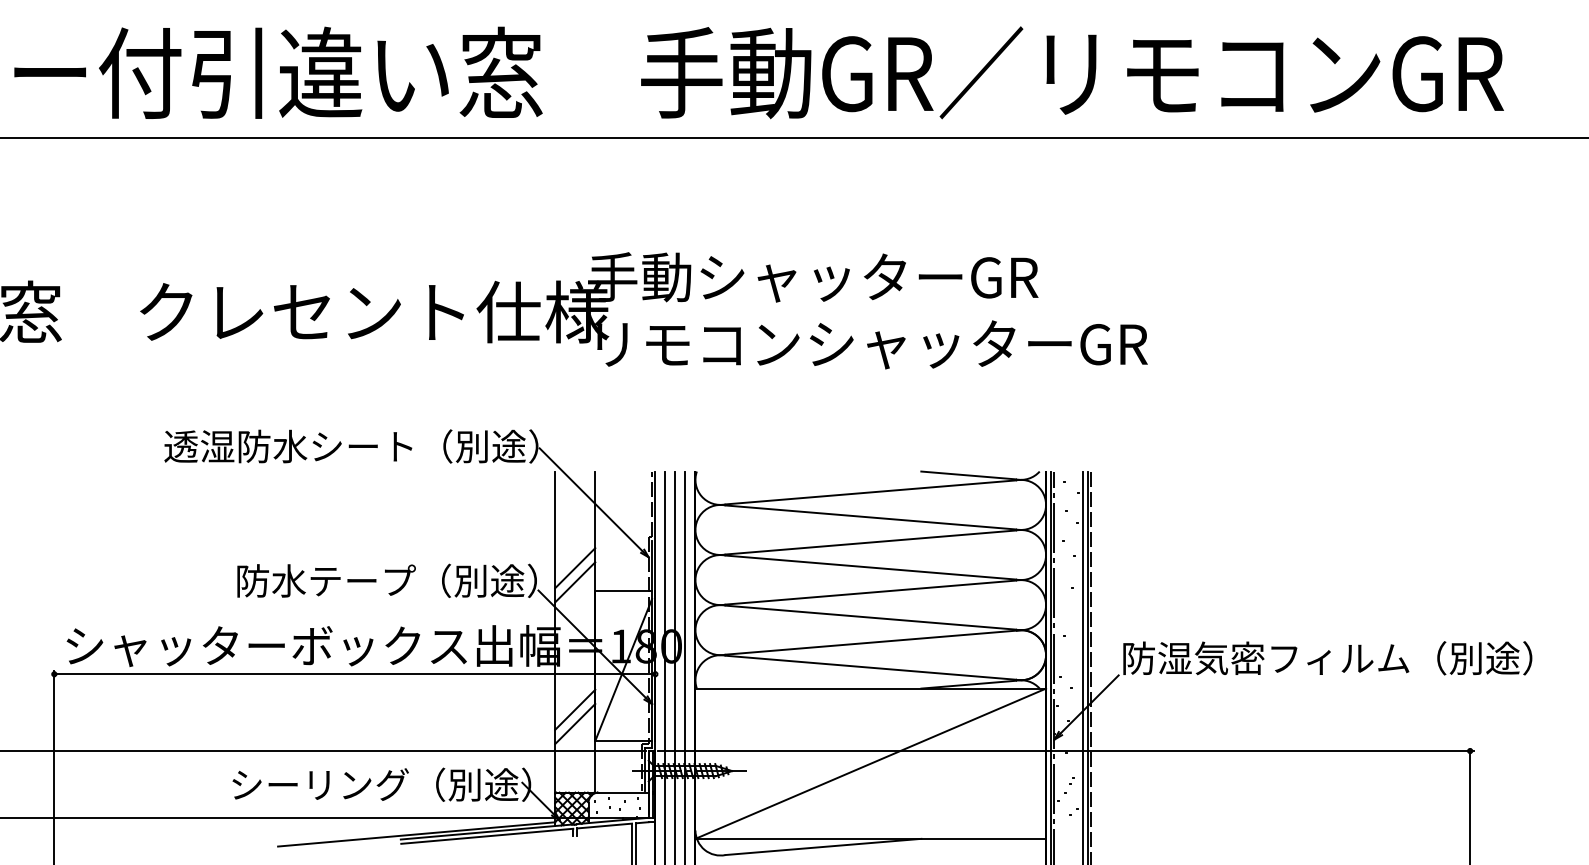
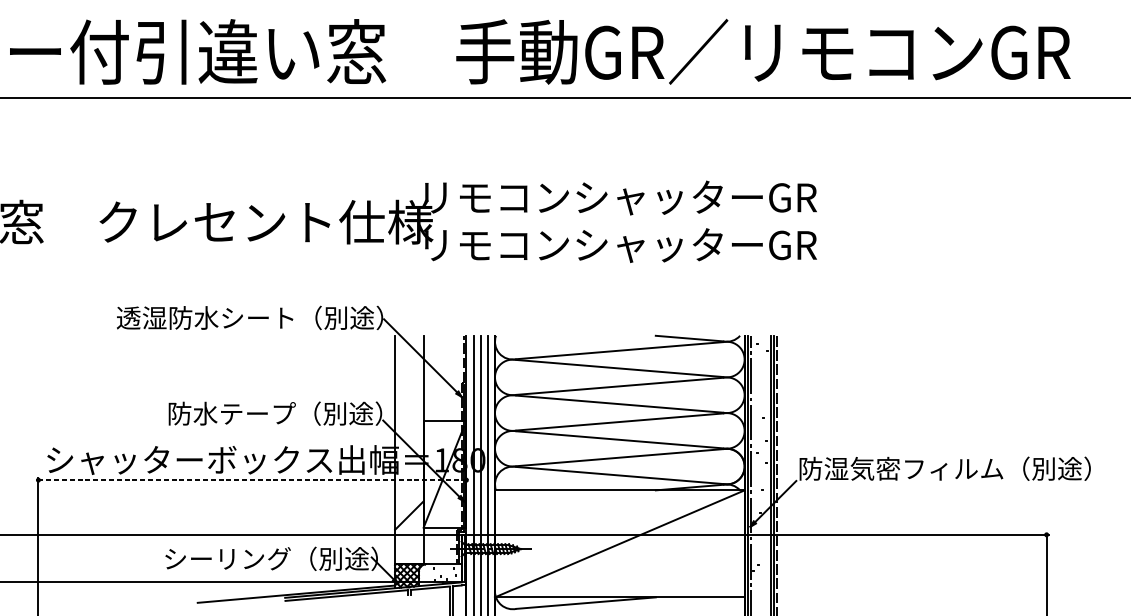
text: (867, 277) -> (617, 197), 手動シャッターGR -> リモコンシャッターGR
line: (575, 568) -> (409, 404), removed
line: (575, 582) -> (409, 414), removed
line: (354, 674) -> (252, 480), solid -> dashed
line: (575, 709) -> (409, 505), removed

